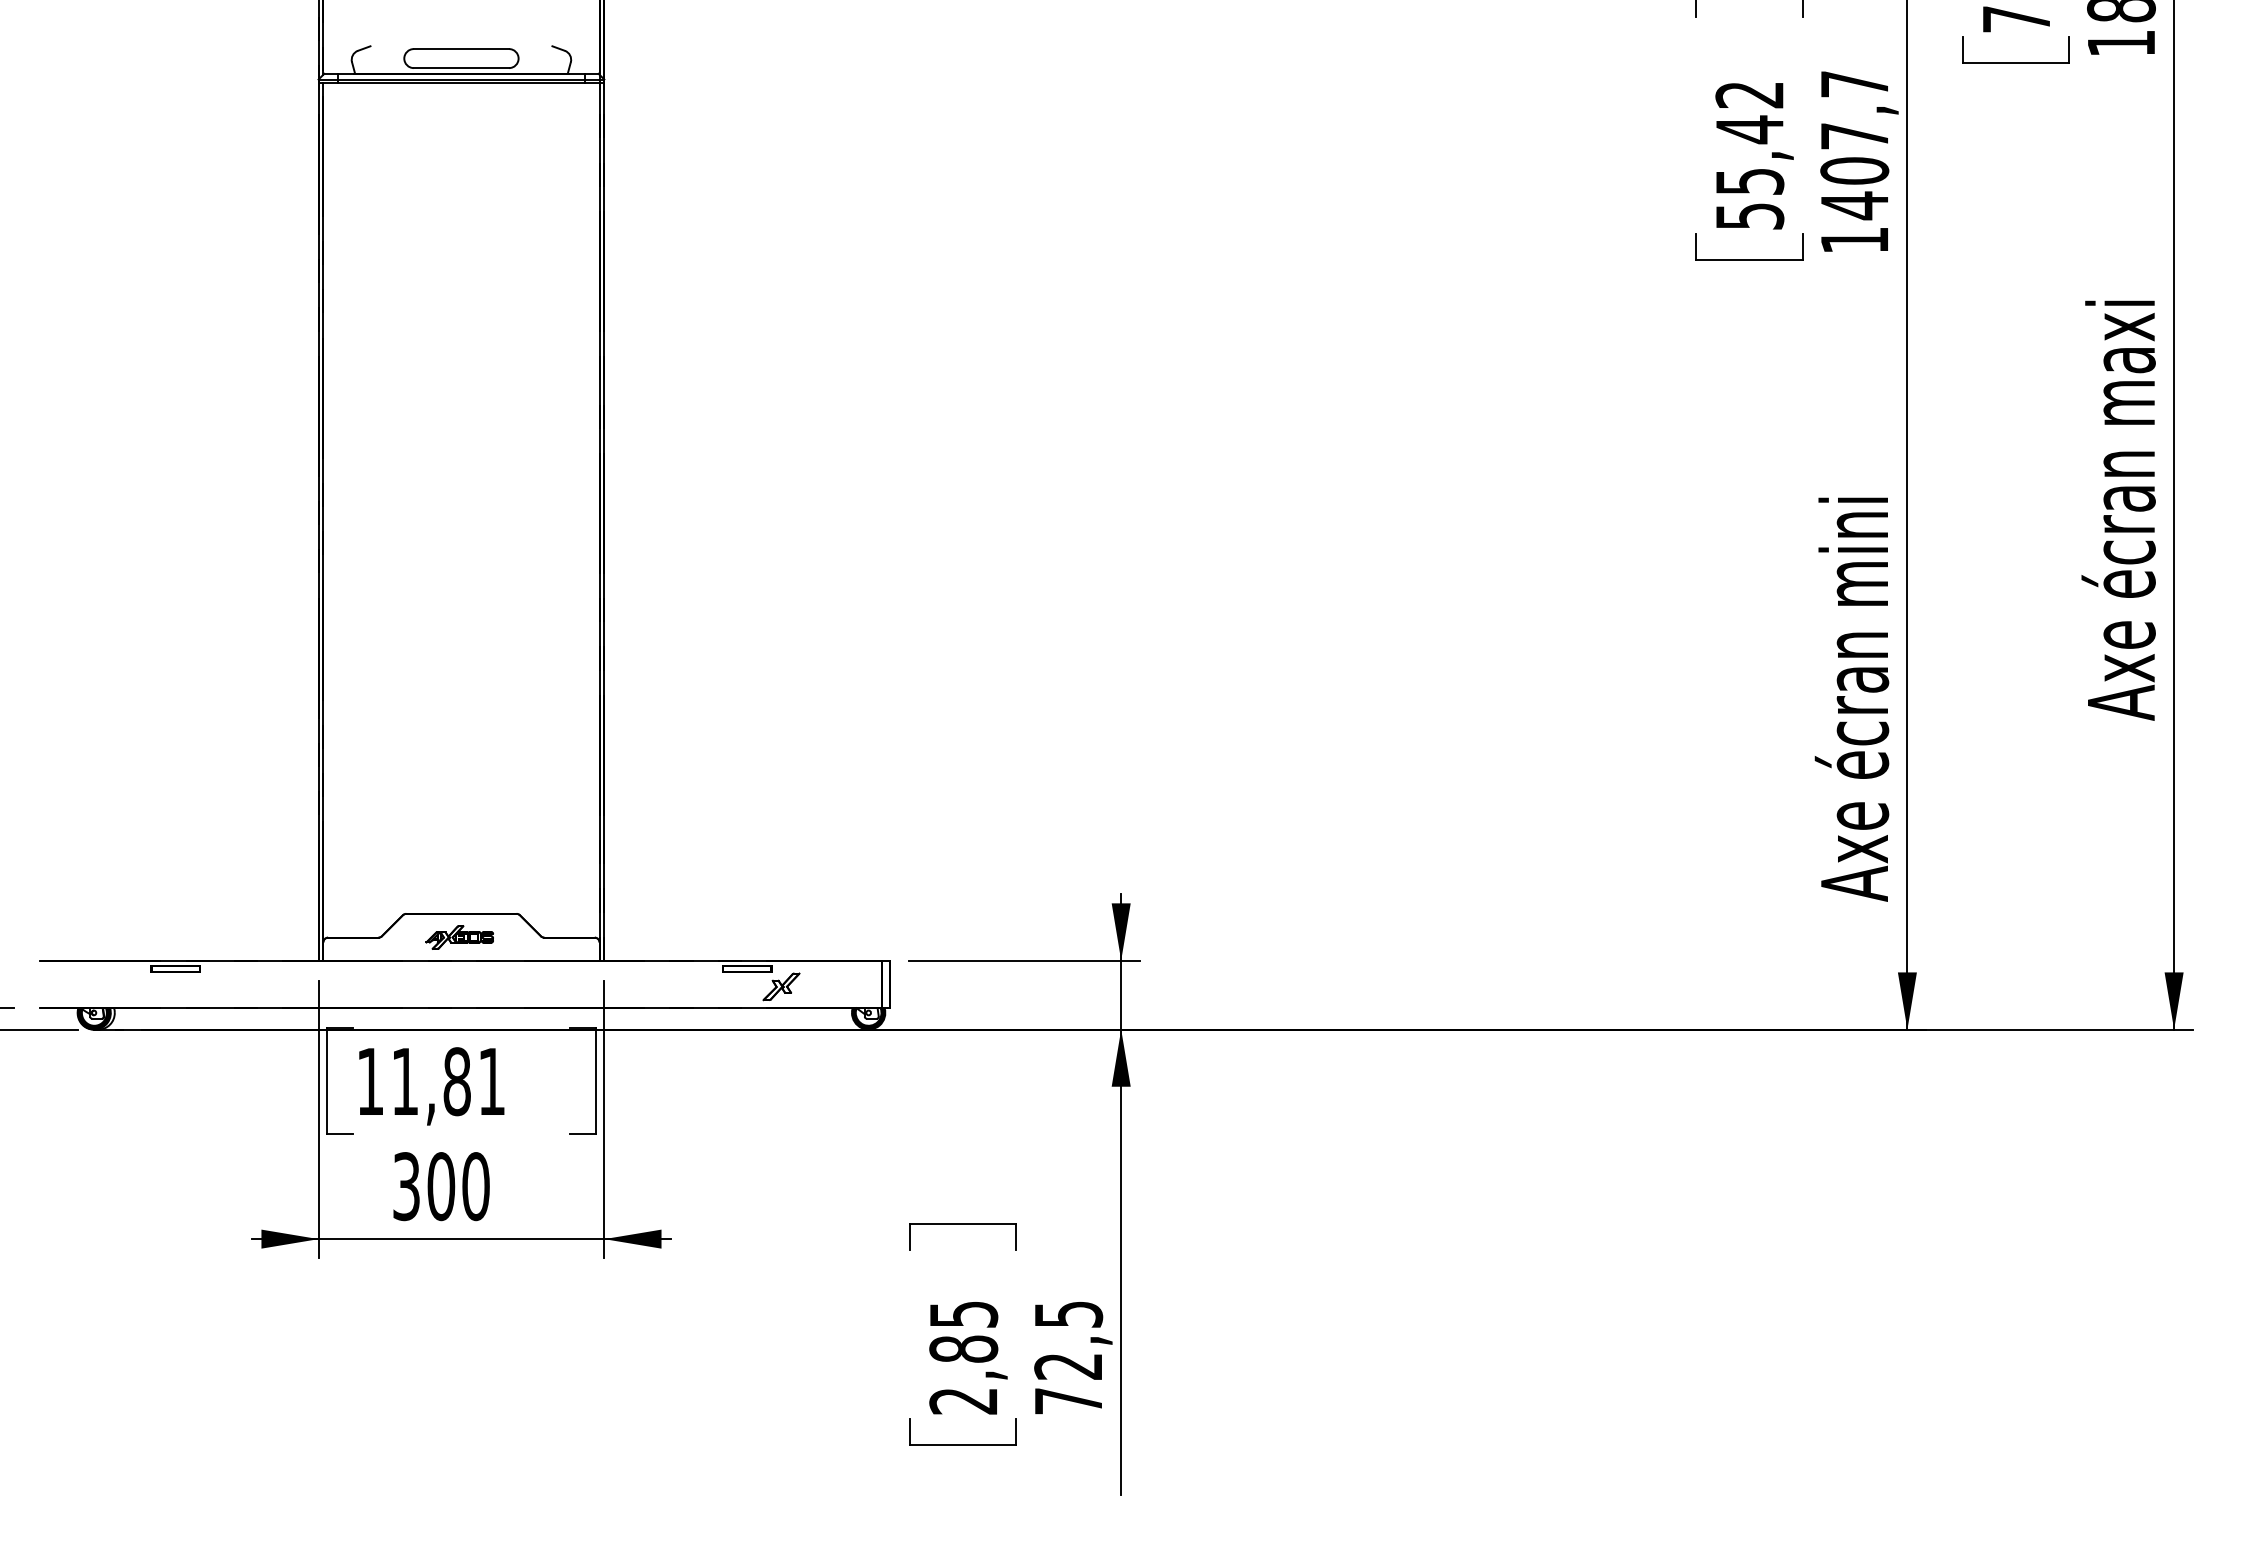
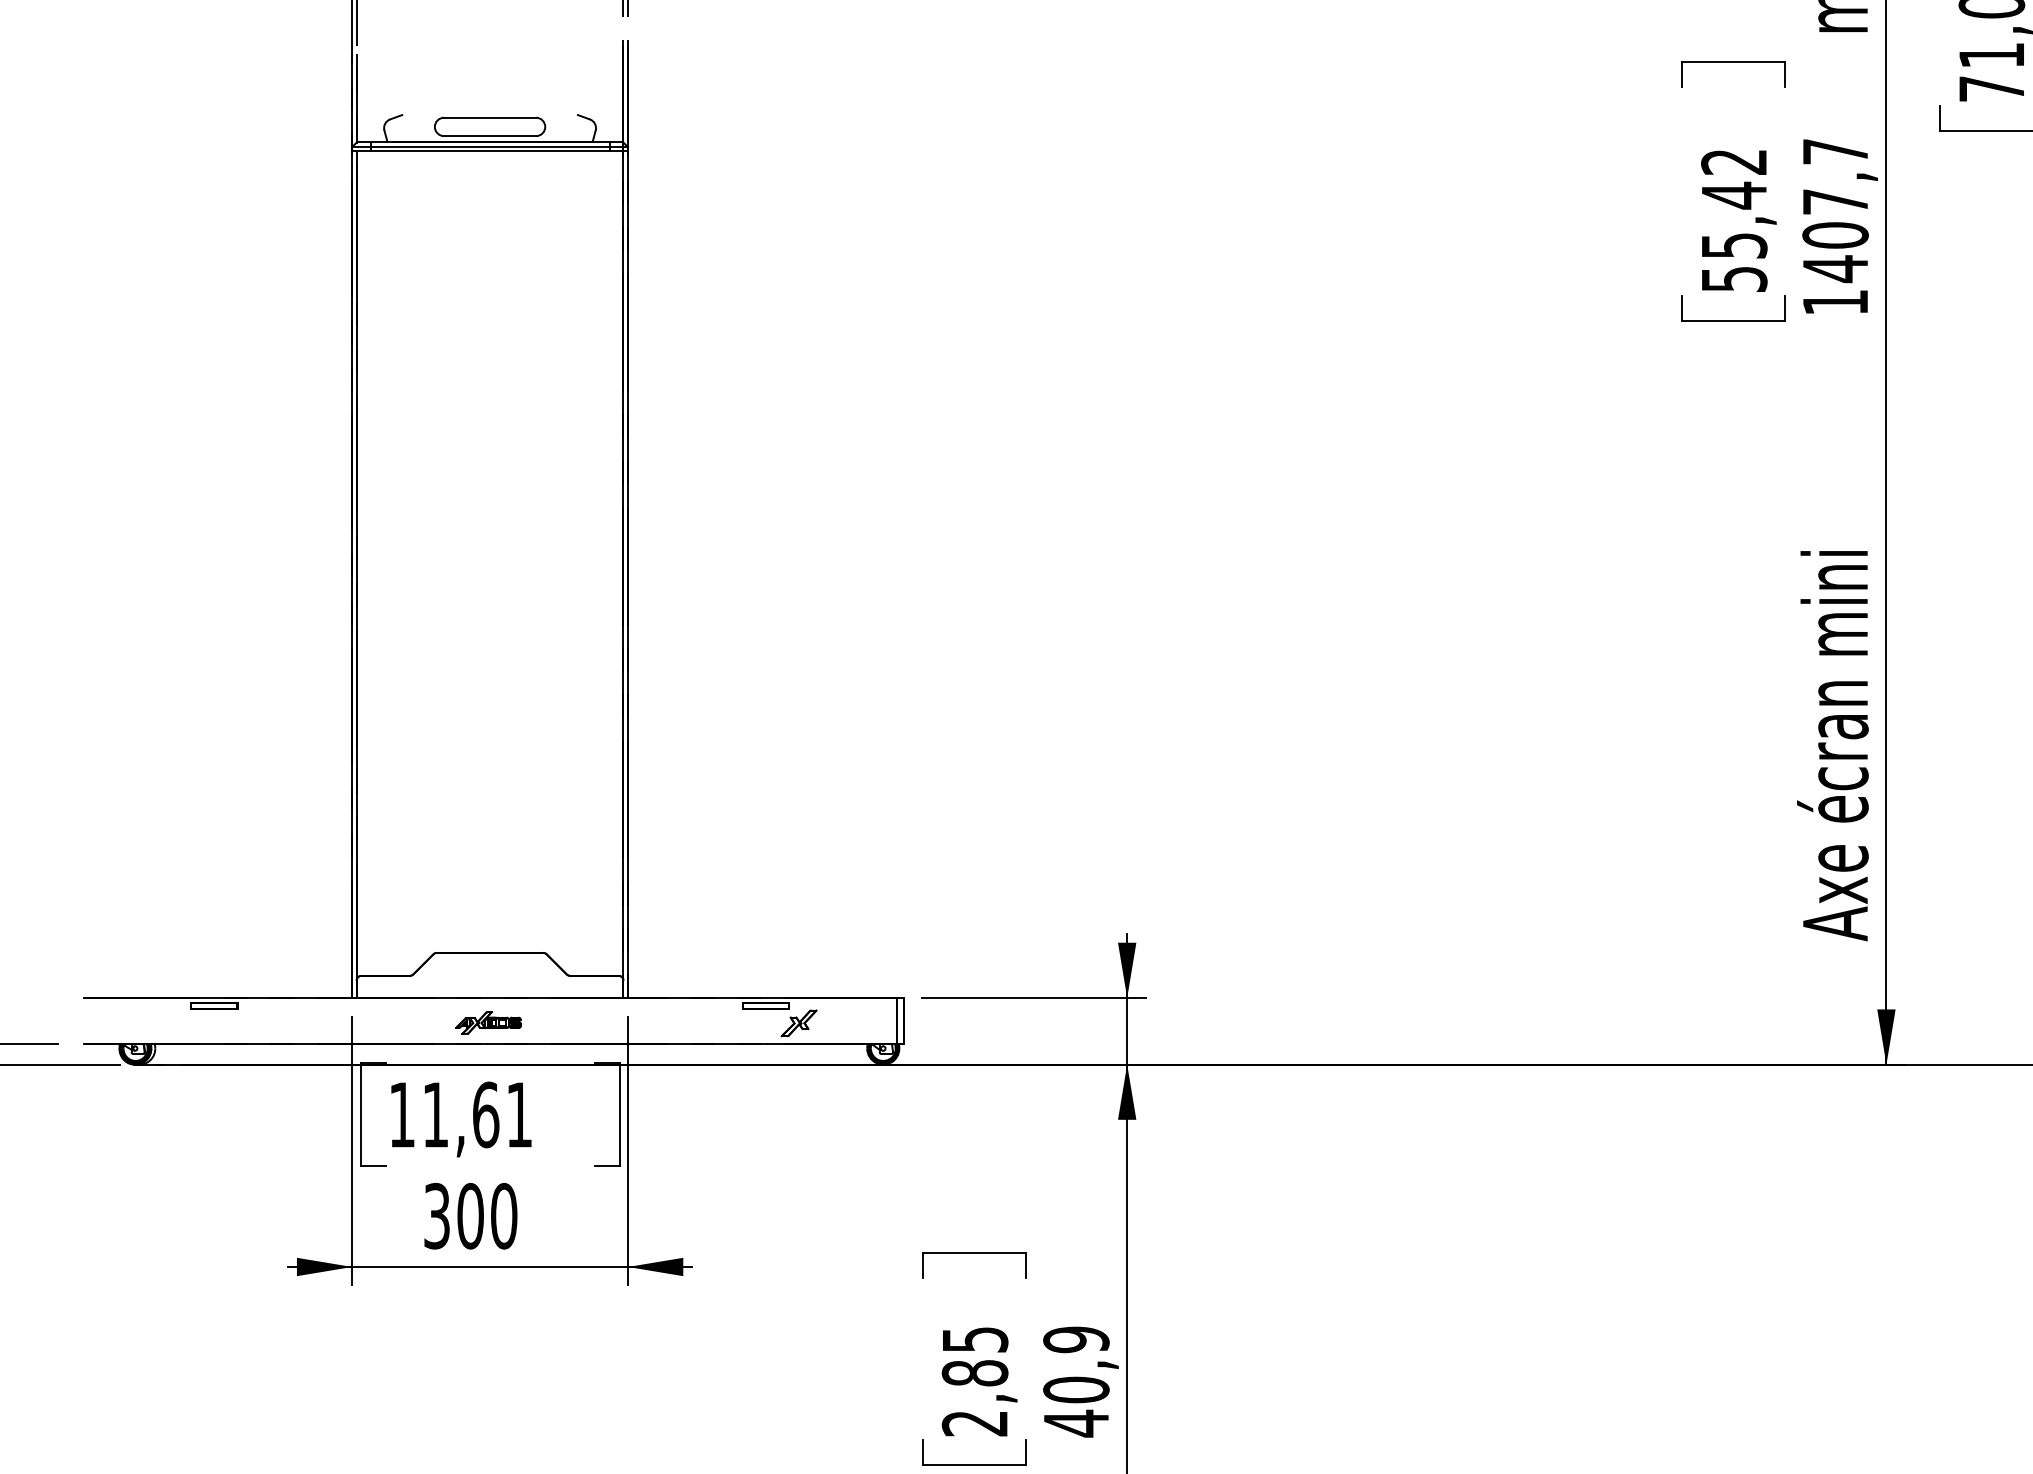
part: (459, 937) -> (488, 1023), moved
text: (457, 1081) -> (486, 1114), 11,81 -> 11,61
text: (1068, 1358) -> (1076, 1382), 72,5 -> 40,9

